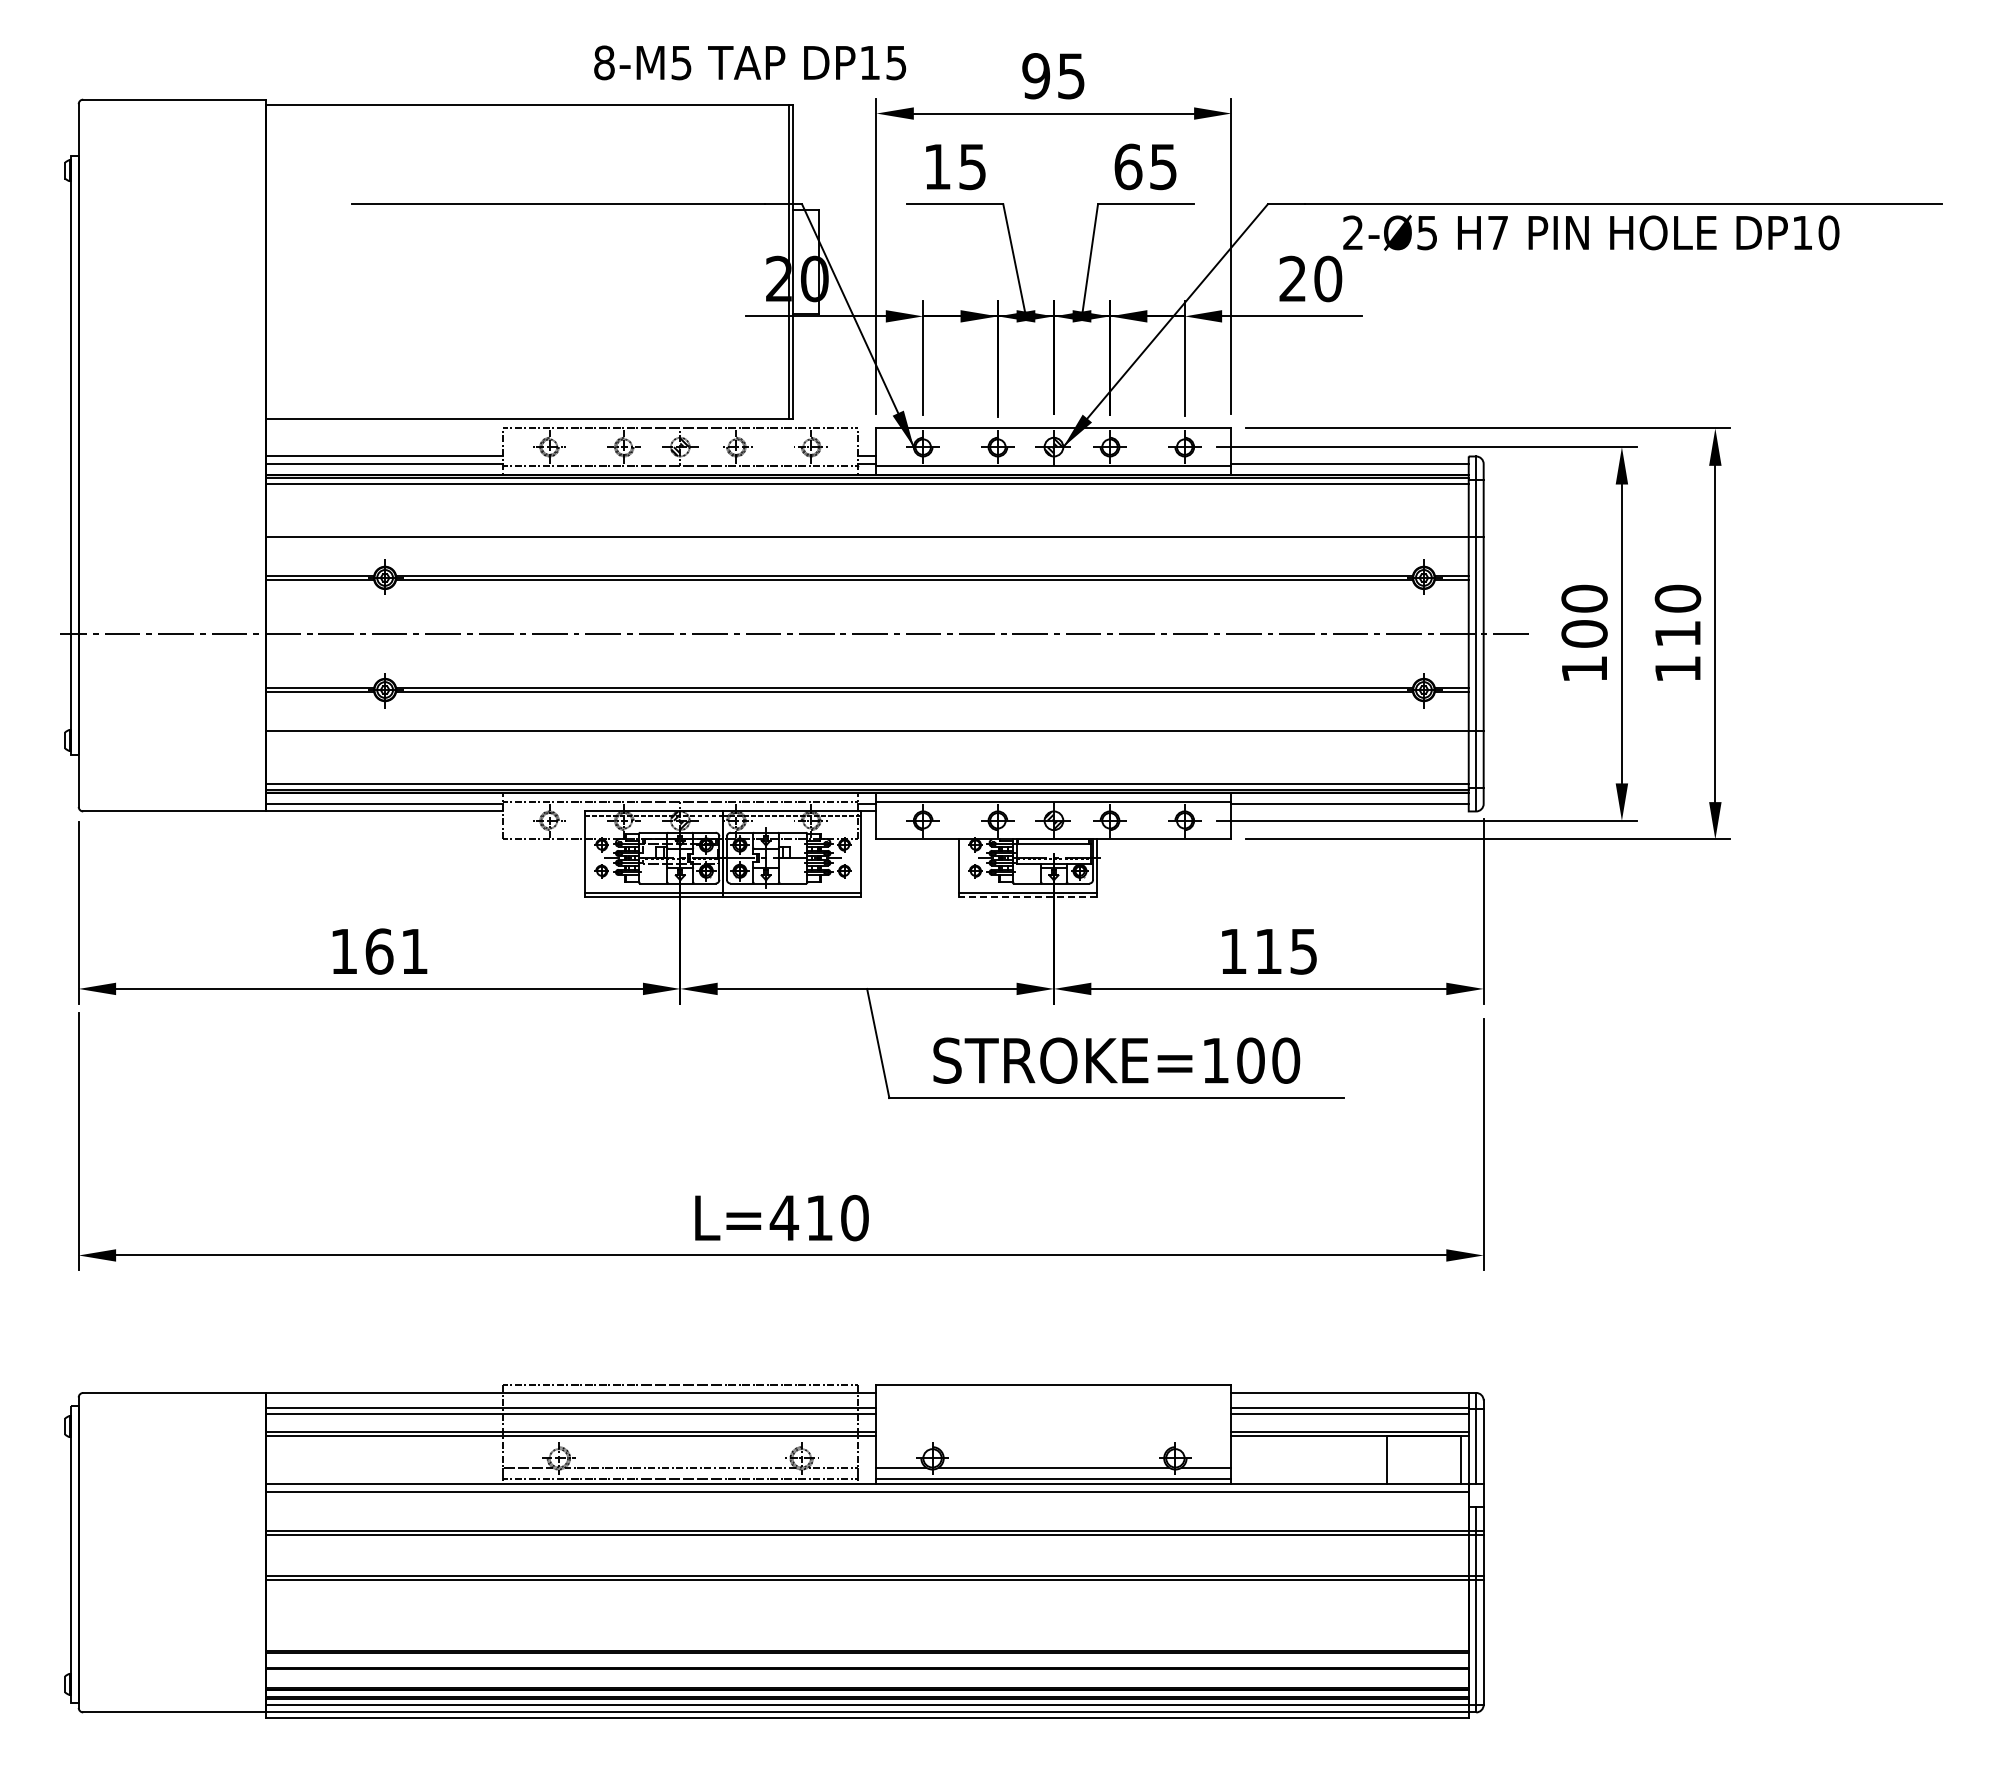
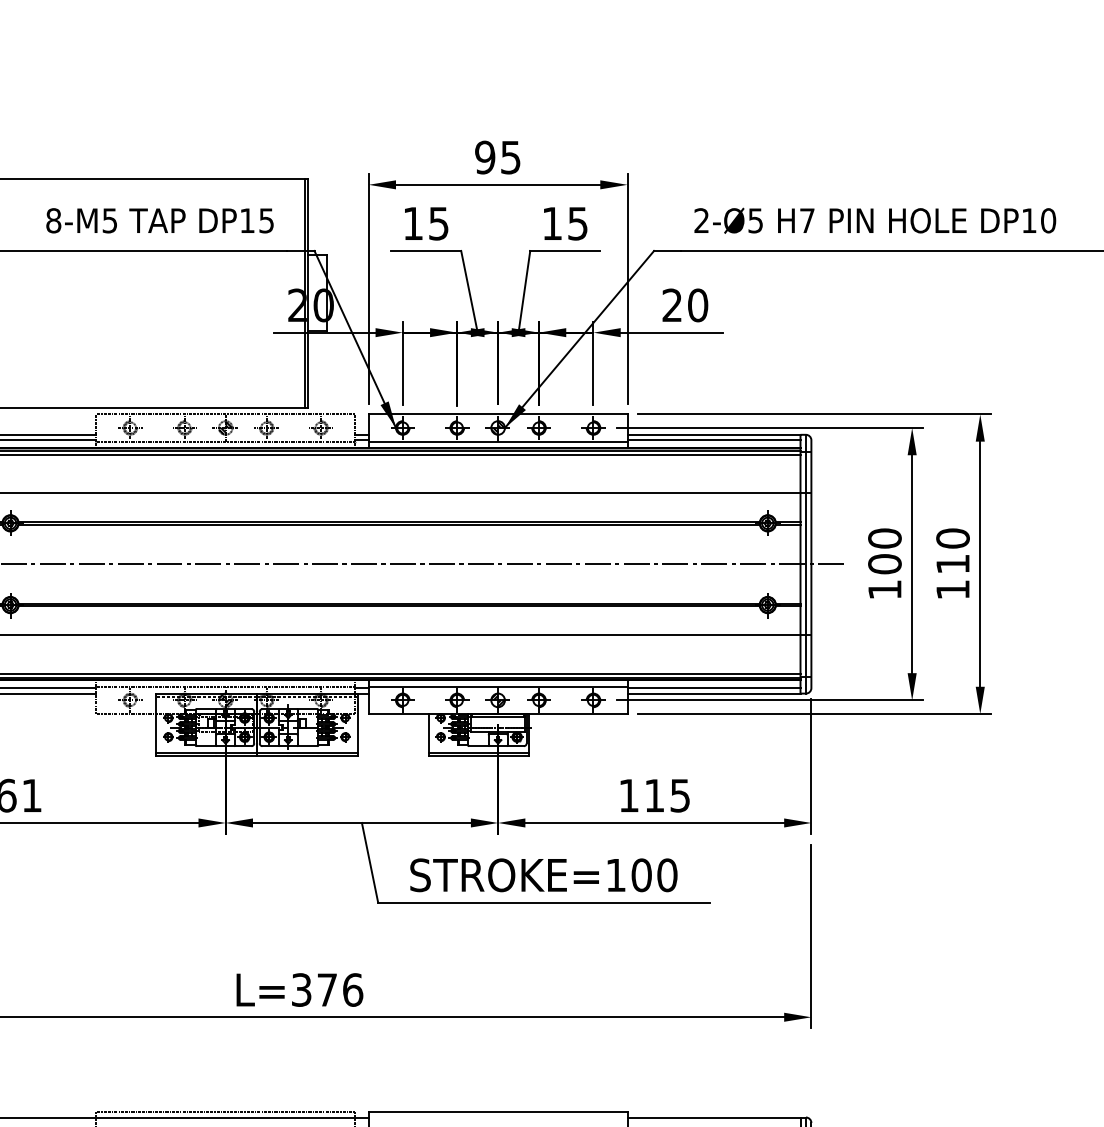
text: (750, 62) -> (160, 220), moved
text: (1128, 166) -> (552, 223), 65 -> 15
text: (1591, 232) -> (875, 220), moved
line: (1349, 456) -> (713, 434), added
line: (1349, 811) -> (713, 693), added
line: (1027, 897) -> (478, 756), dashed -> solid
text: (819, 1217) -> (327, 989), L=410 -> L=376

